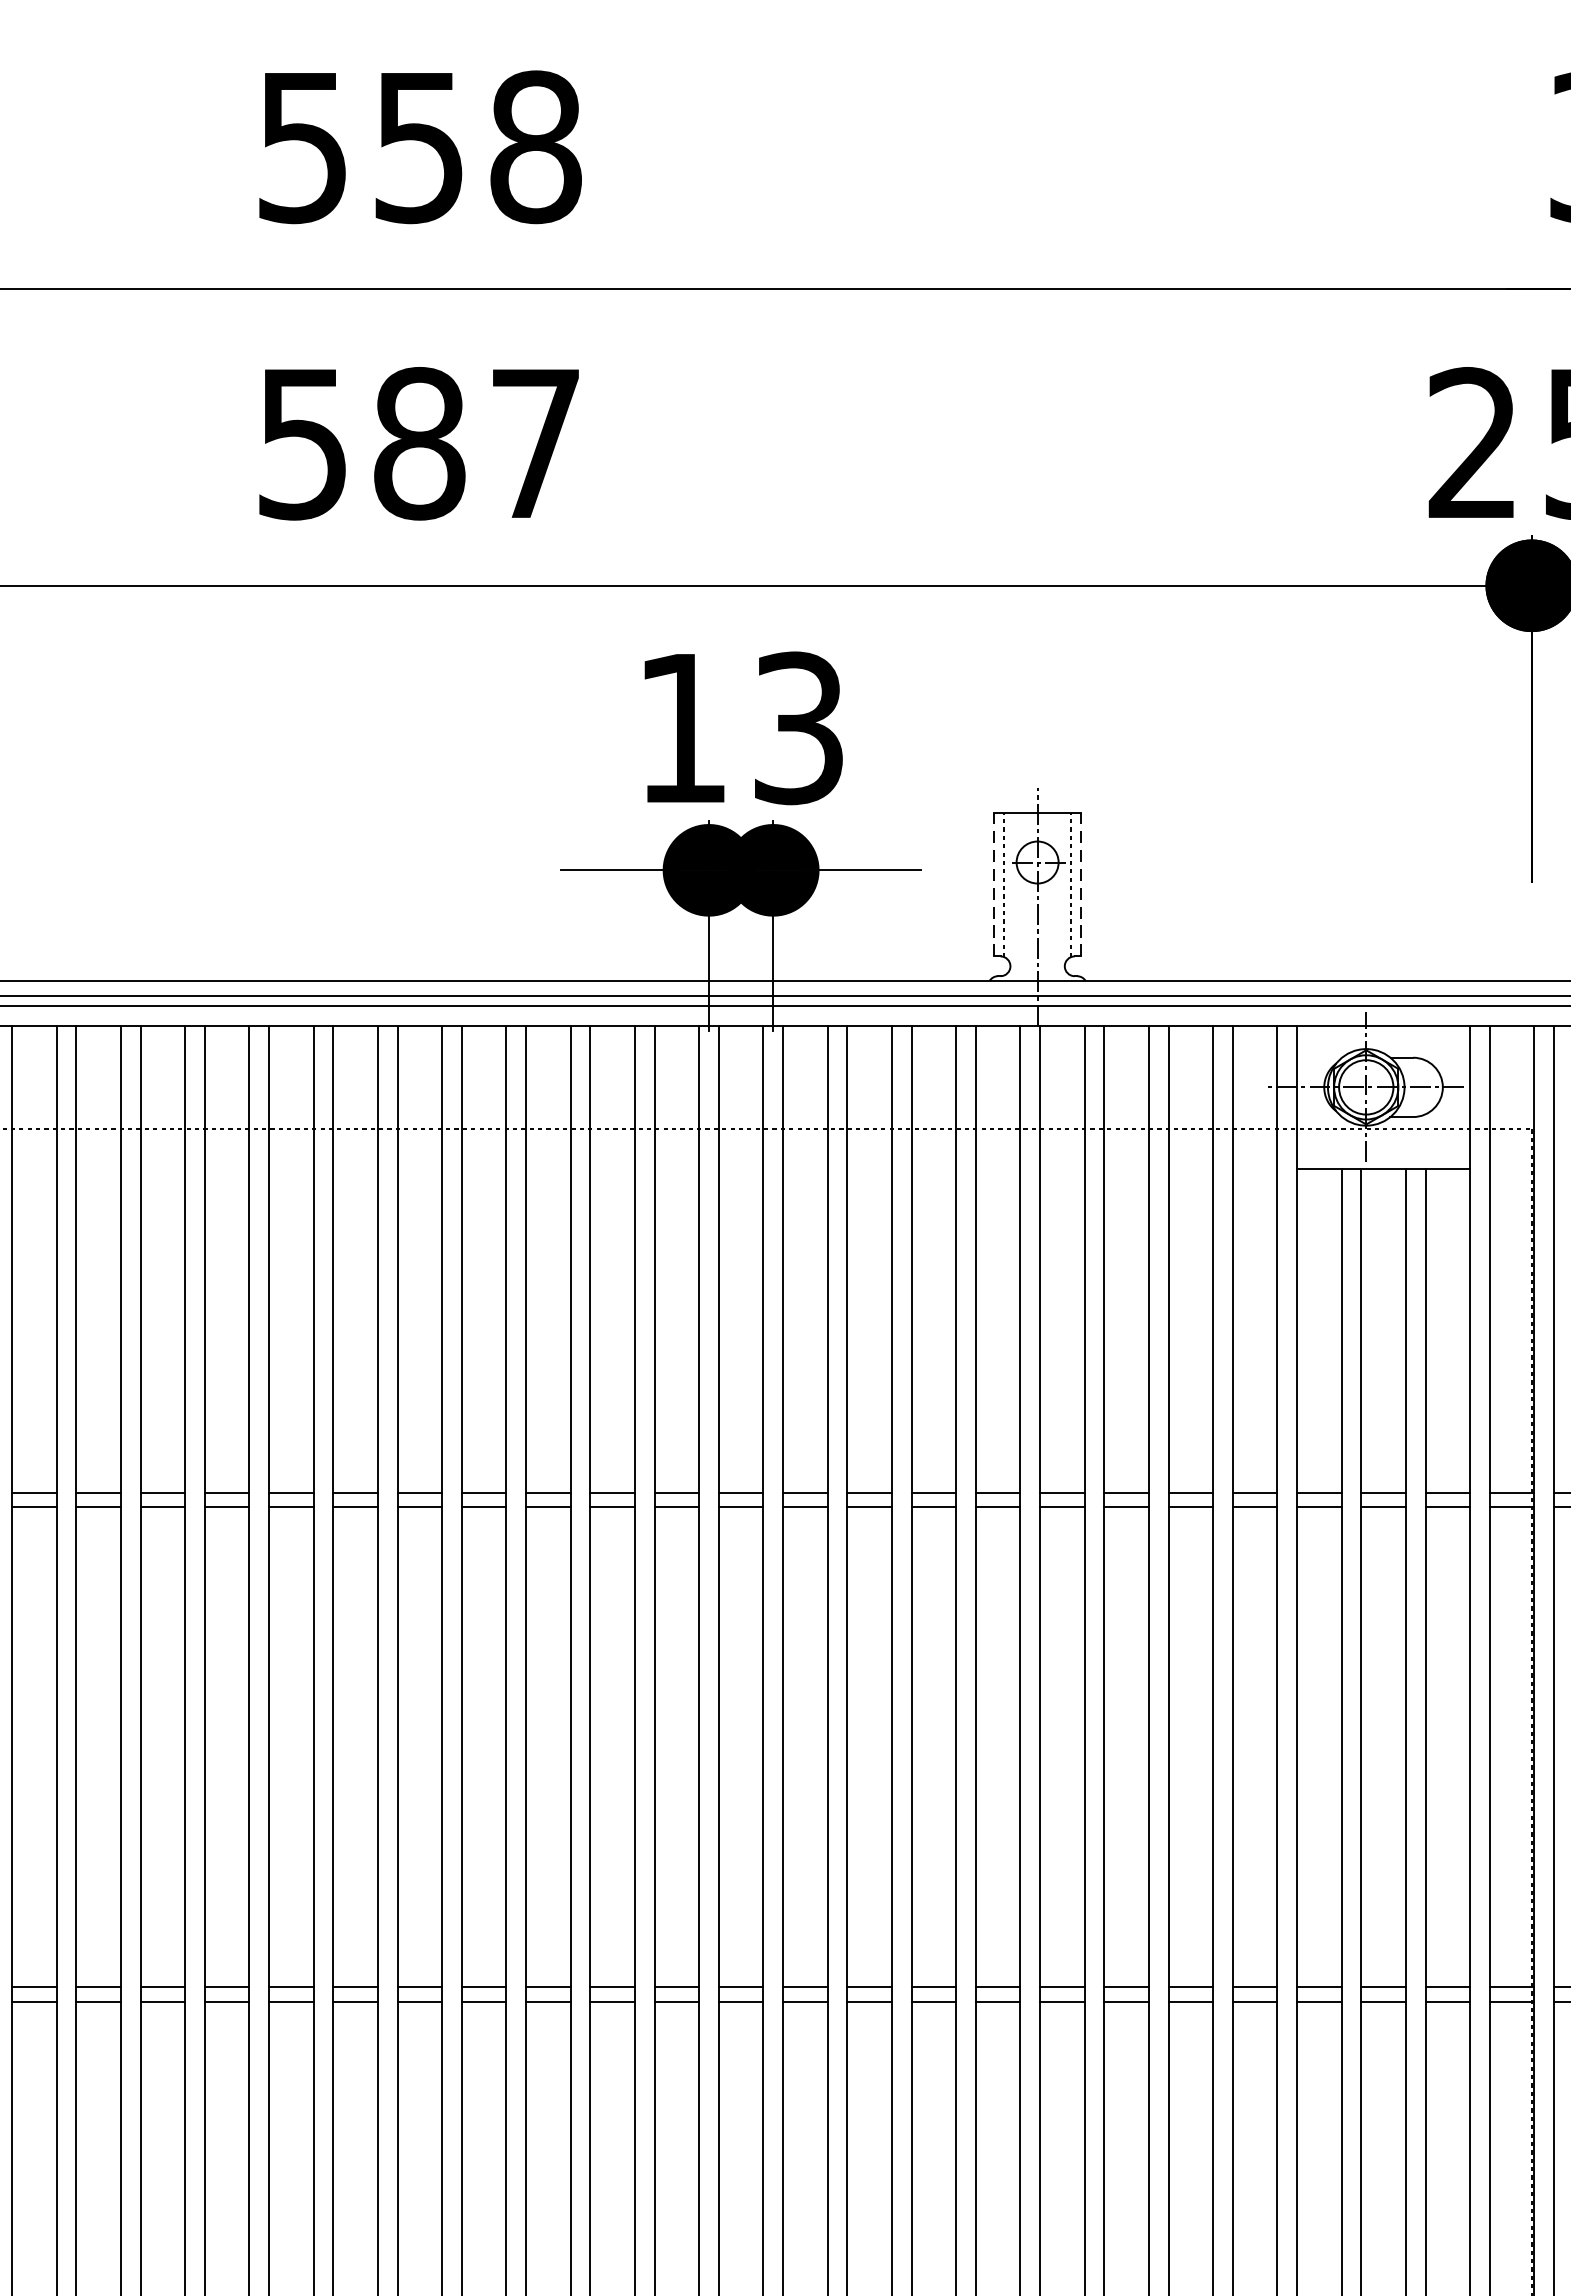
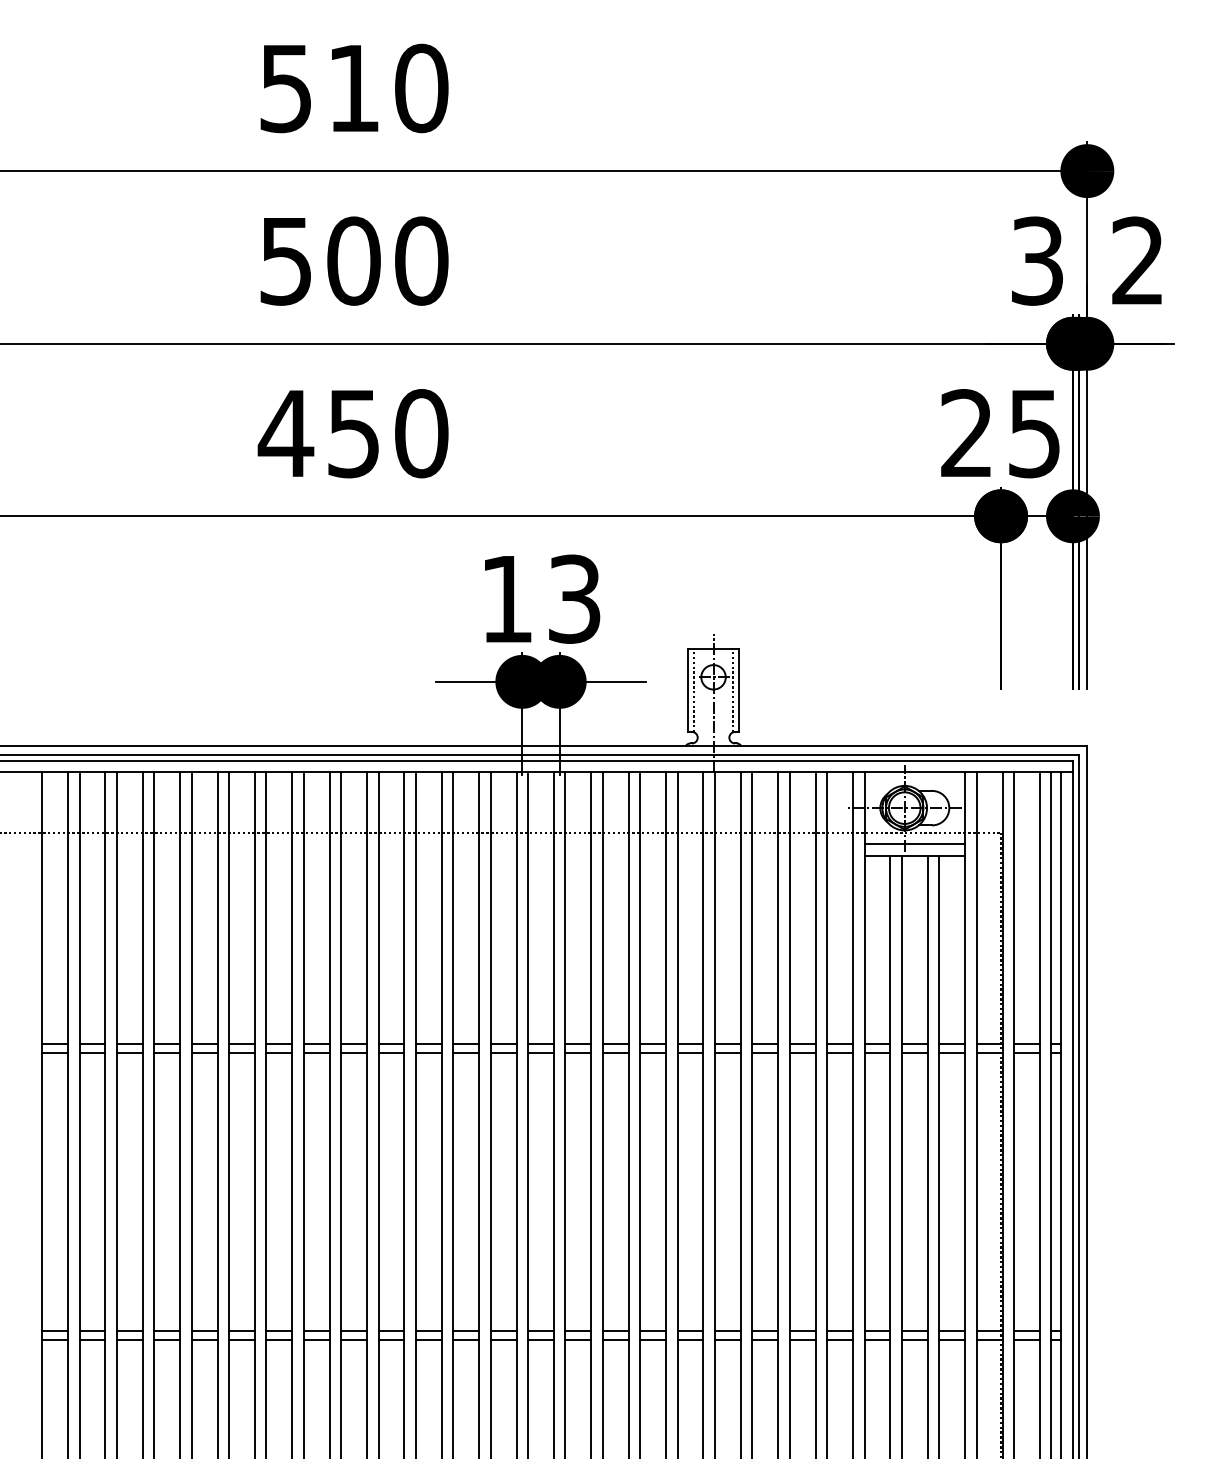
text: (477, 146) -> (387, 260), 558 -> 500
text: (417, 443) -> (352, 433), 587 -> 450
line: (994, 885) -> (688, 690), dashed -> solid
line: (1080, 885) -> (738, 690), dashed -> solid
line: (1383, 1149) -> (914, 844), added

